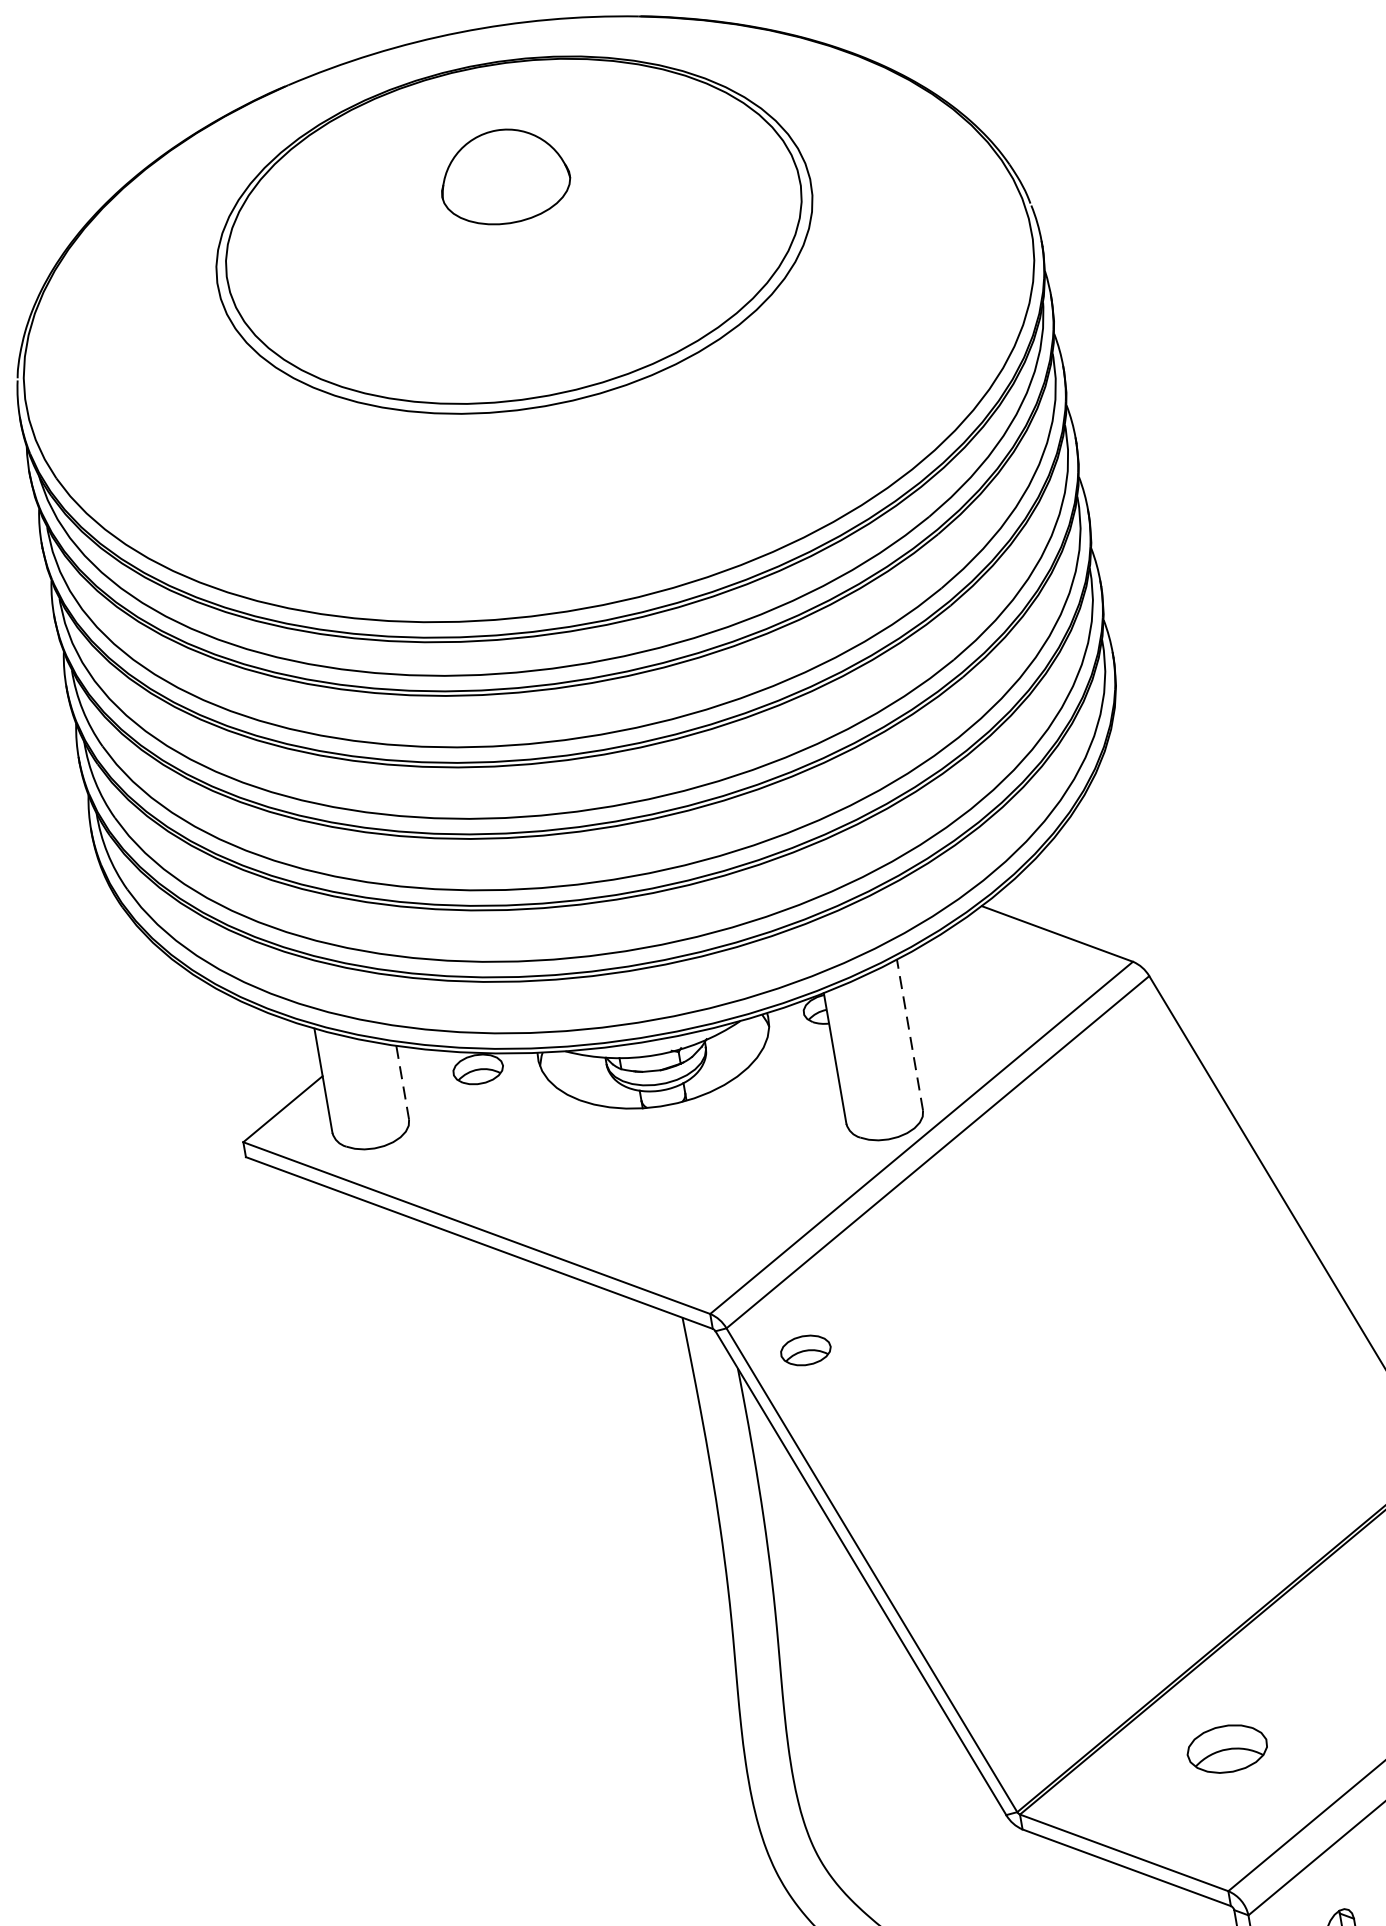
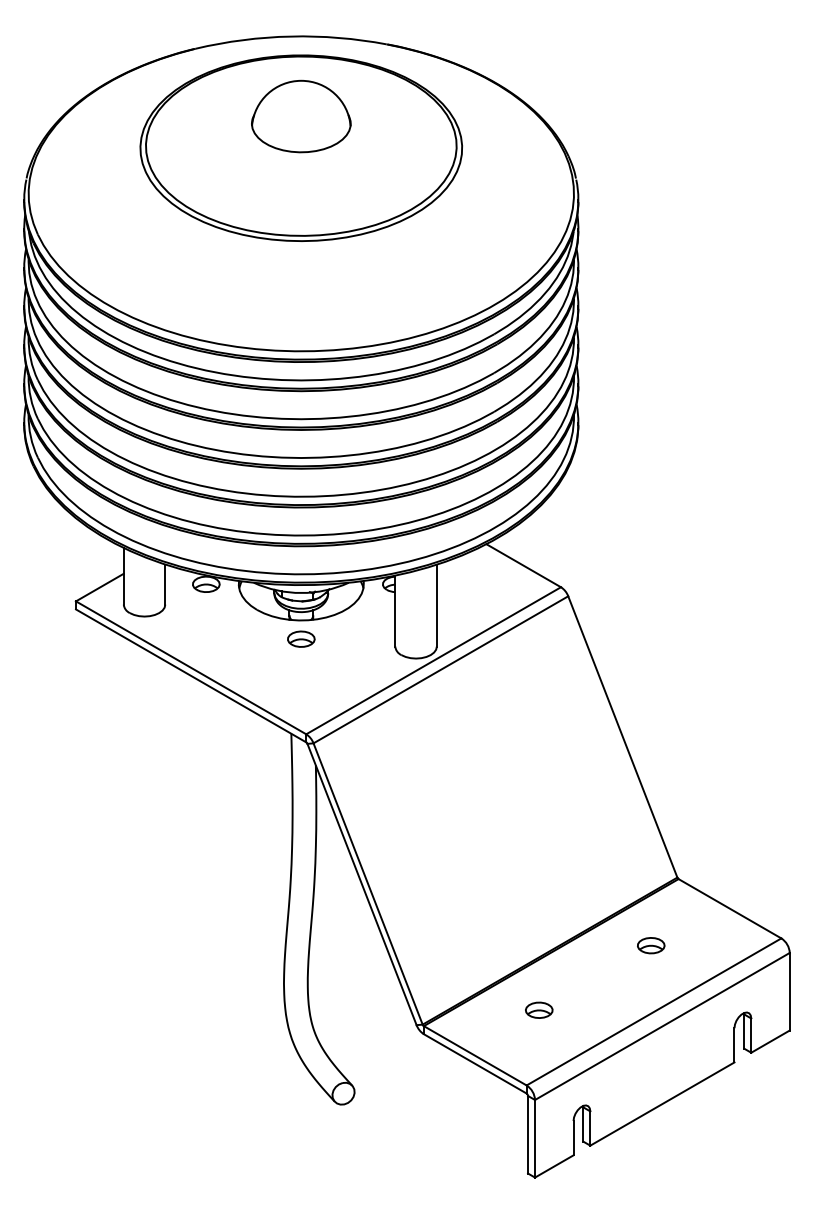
part: (504, 176) -> (301, 116), size x1.43
line: (909, 1035) -> (436, 605), dashed -> solid
line: (402, 1082) -> (165, 584), dashed -> solid
part: (805, 1349) -> (301, 638), moved
part: (1227, 1747) -> (539, 1009), size x0.62

